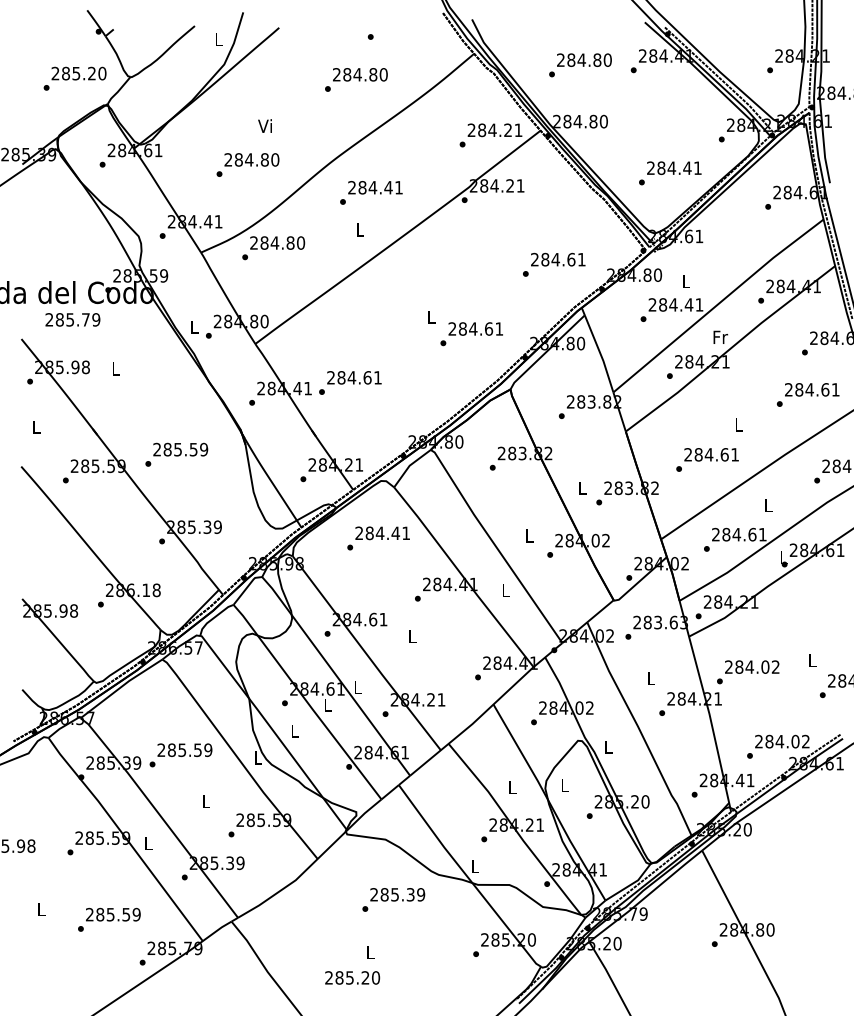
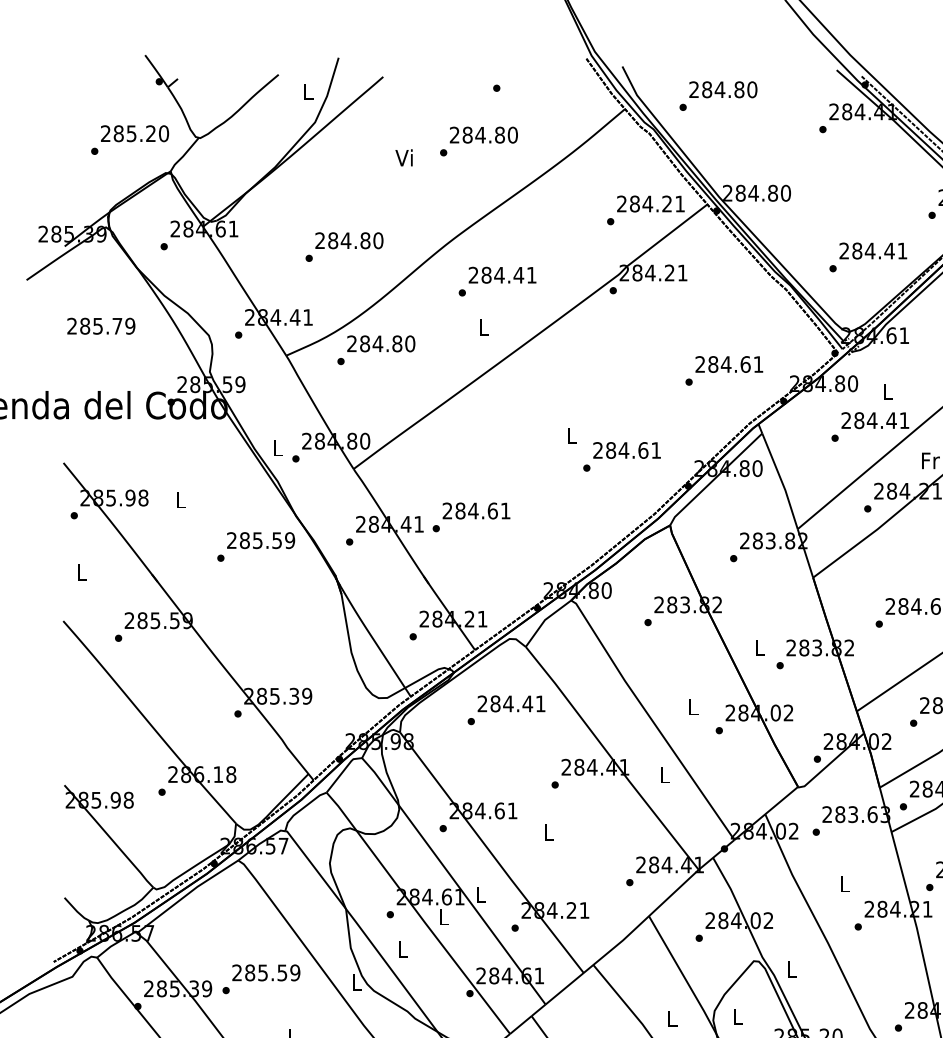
text: (580, 65) -> (718, 96), moved
text: (264, 125) -> (403, 157), moved
text: (72, 319) -> (100, 325), moved
text: (176, 454) -> (255, 546), moved

